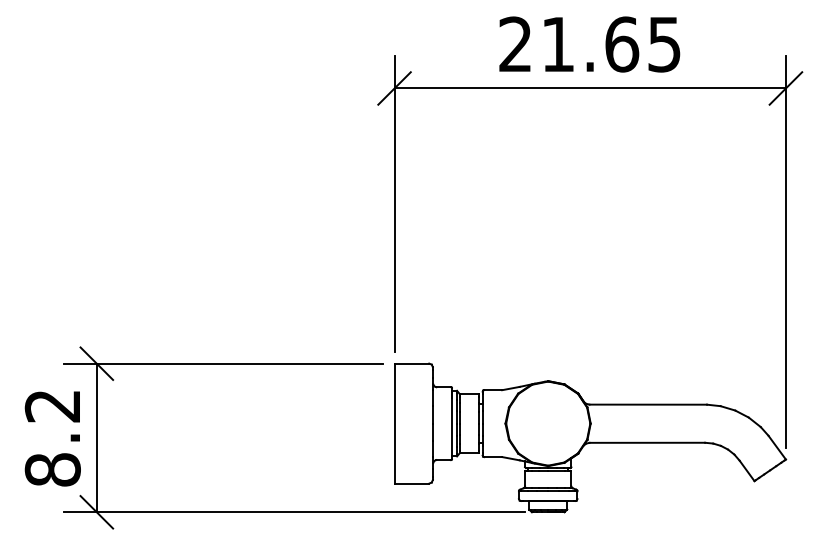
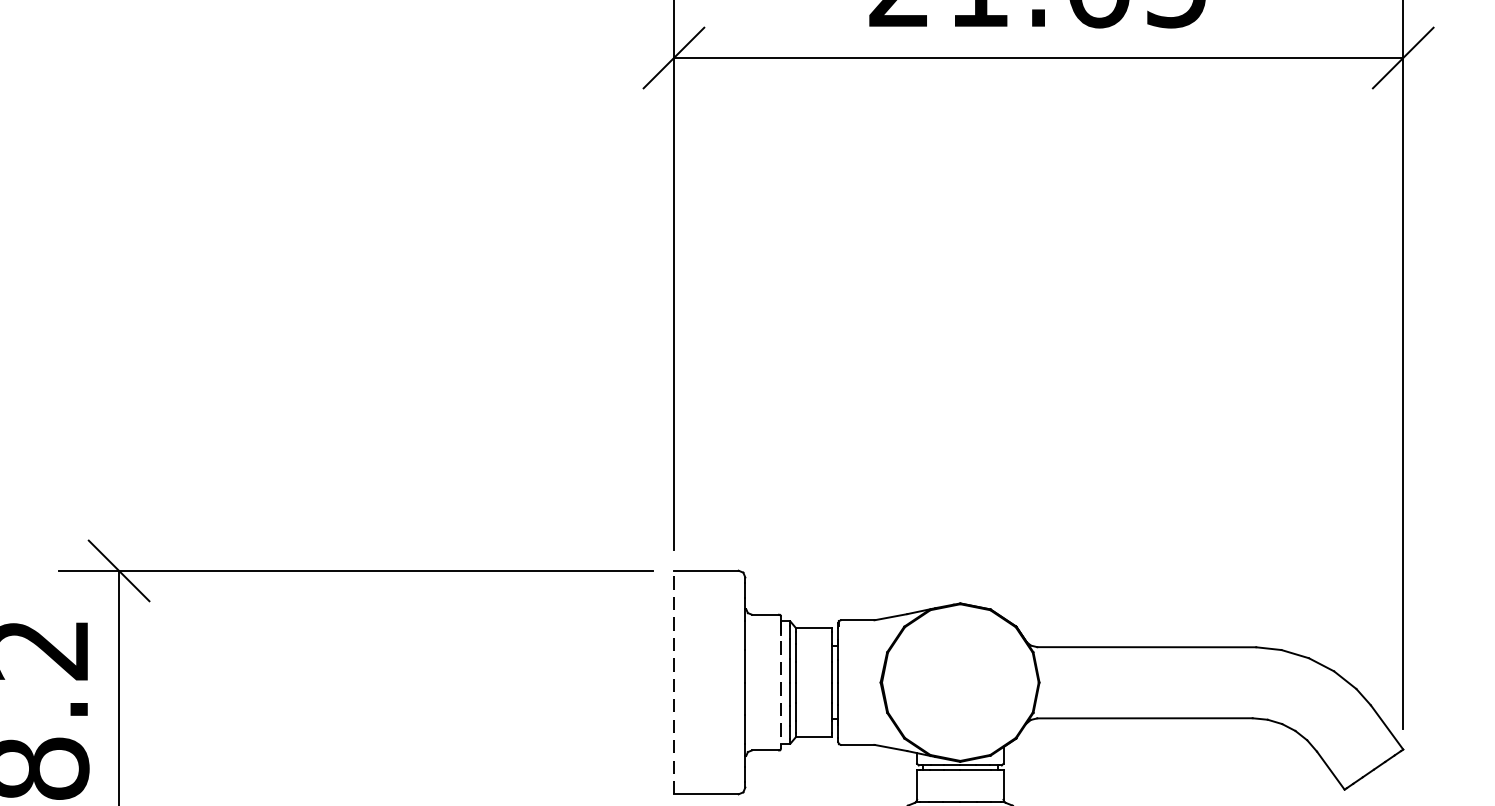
line: (394, 423) -> (673, 682), solid -> dashed
line: (451, 425) -> (780, 686), solid -> dashed

